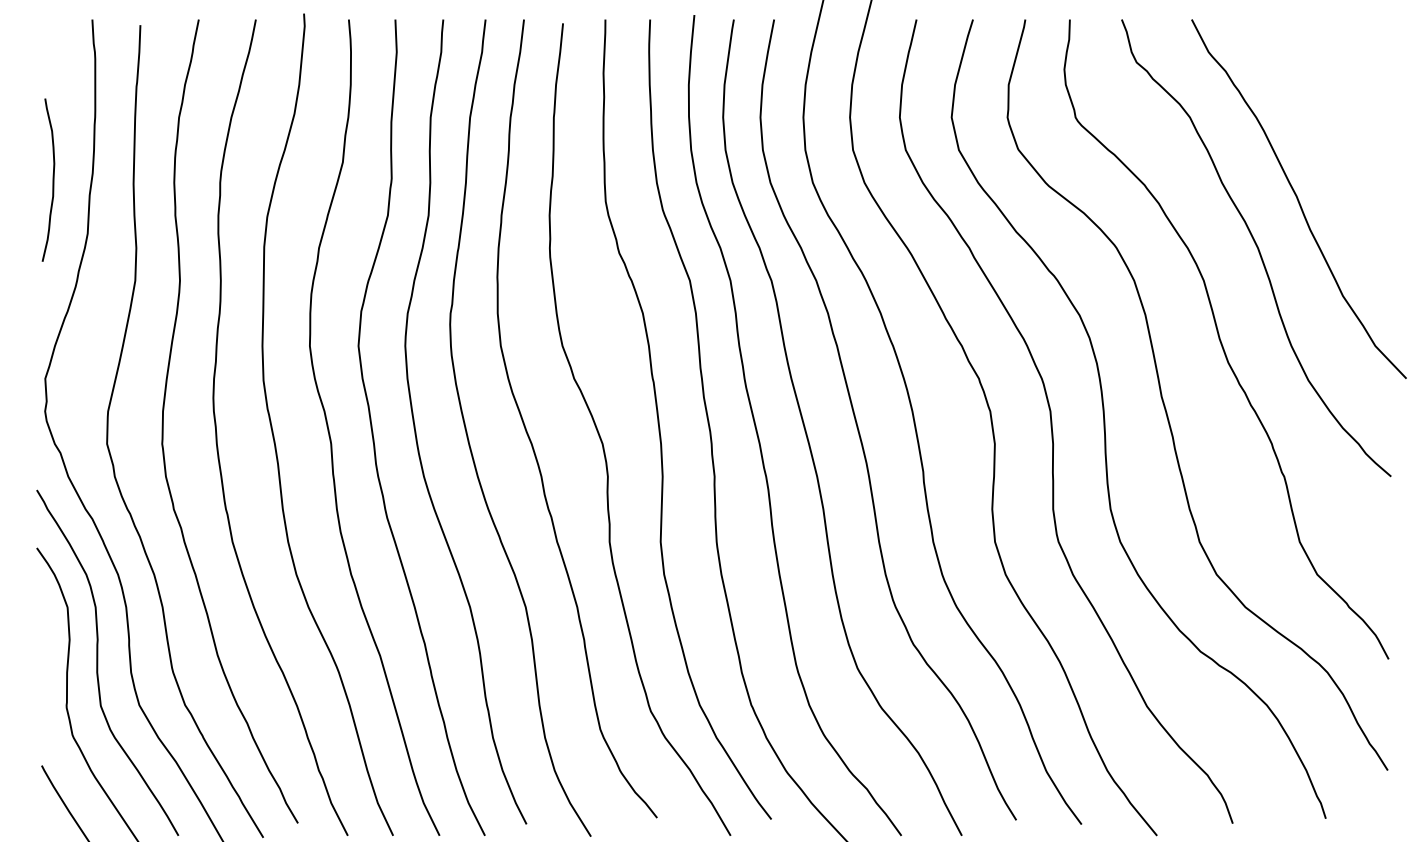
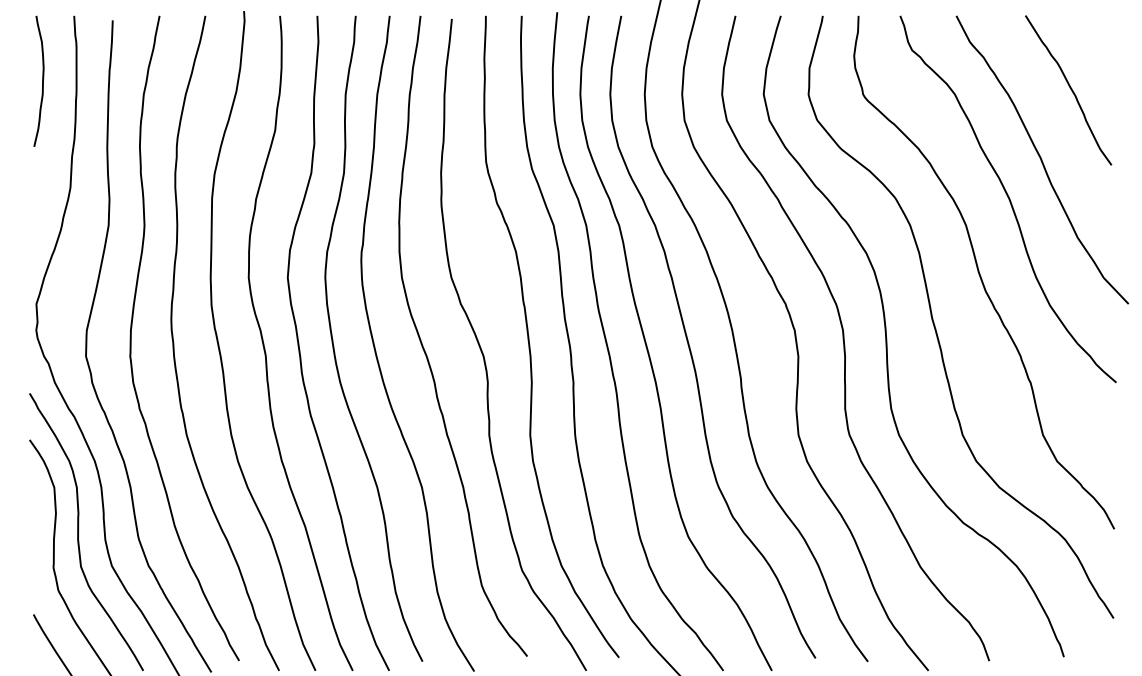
curve: (1333, 110) -> (1070, 88), added
curve: (52, 179) -> (42, 80), moved

